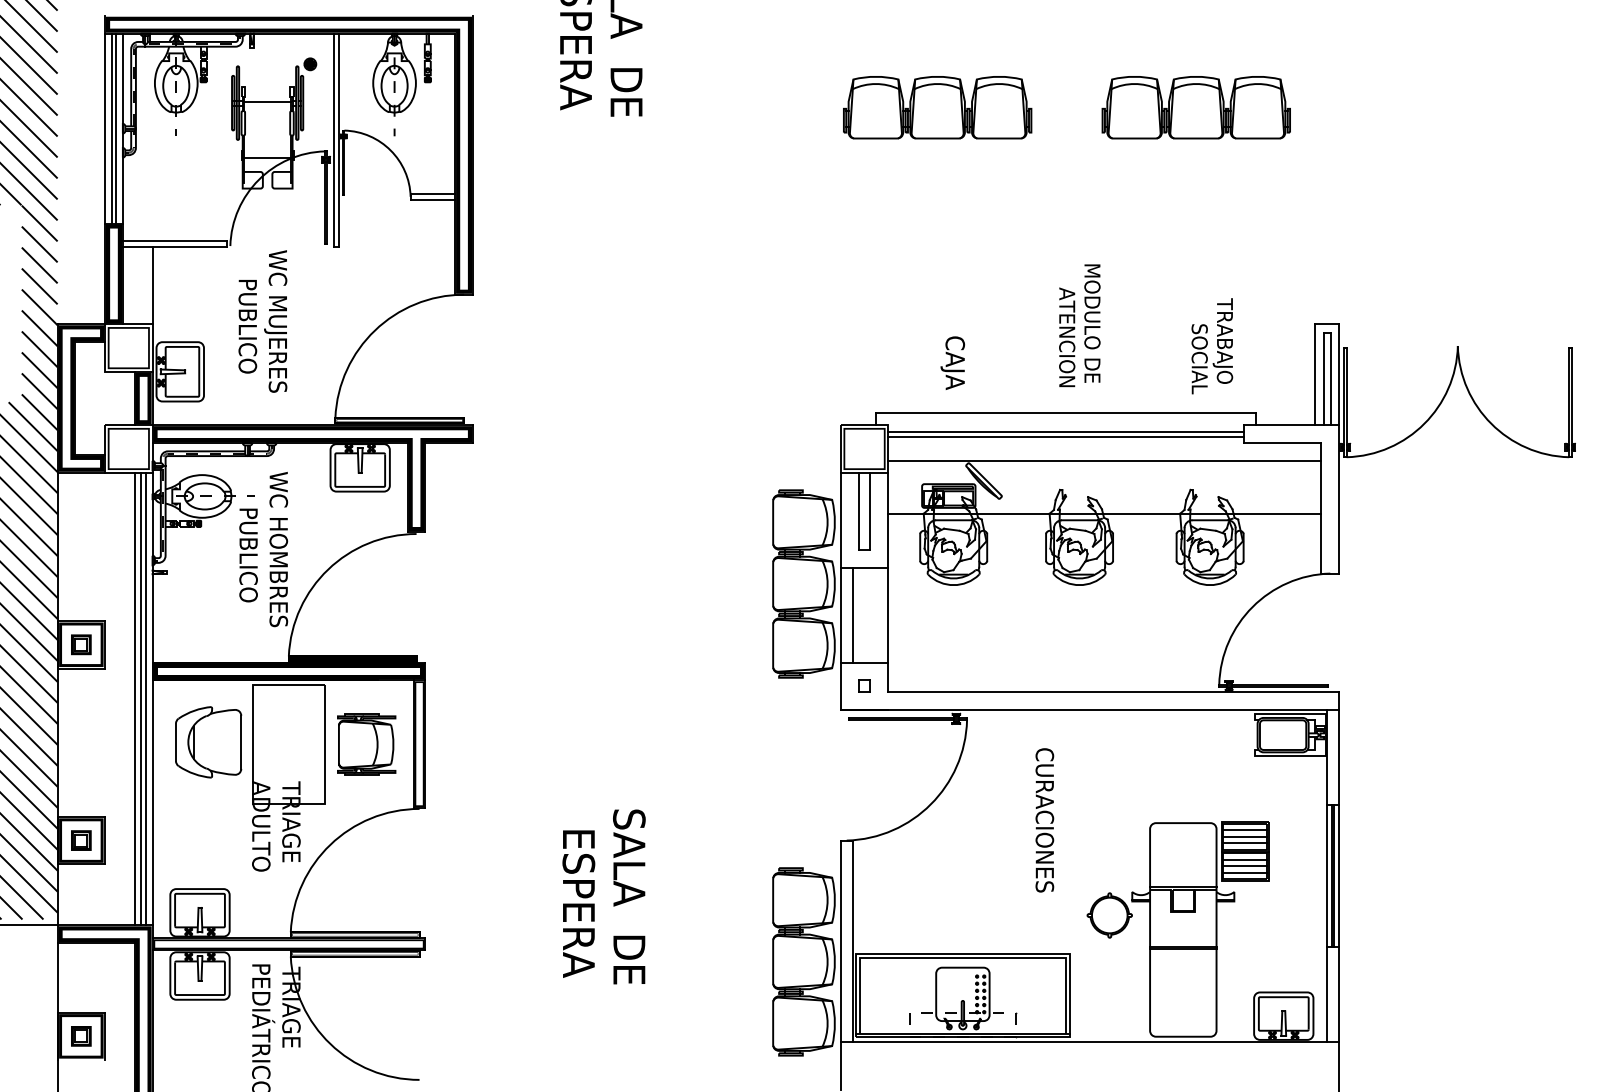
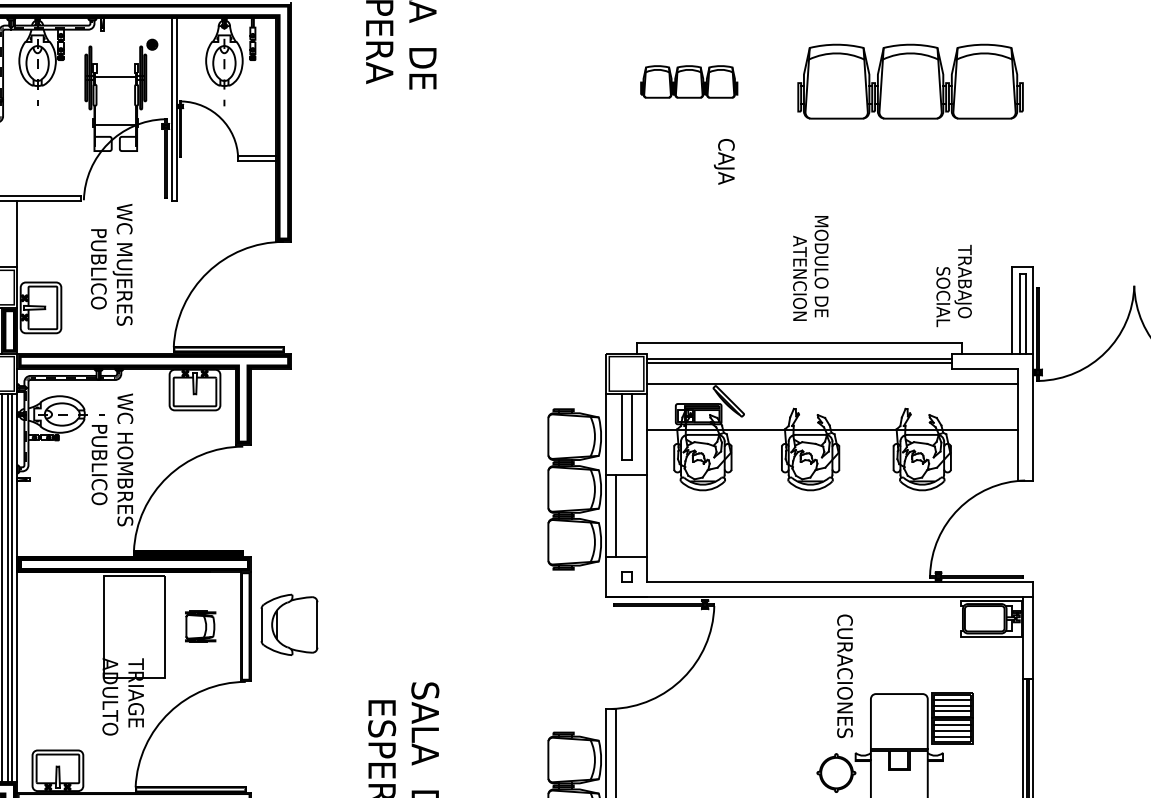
part: (937, 107) -> (689, 81), size x0.6
part: (1195, 107) -> (909, 81), size x1.4
text: (1212, 346) -> (954, 286), moved
text: (952, 362) -> (724, 161), moved
part: (208, 742) -> (289, 625), moved
part: (366, 744) -> (200, 626), size x0.6
text: (1044, 820) -> (844, 676), moved

